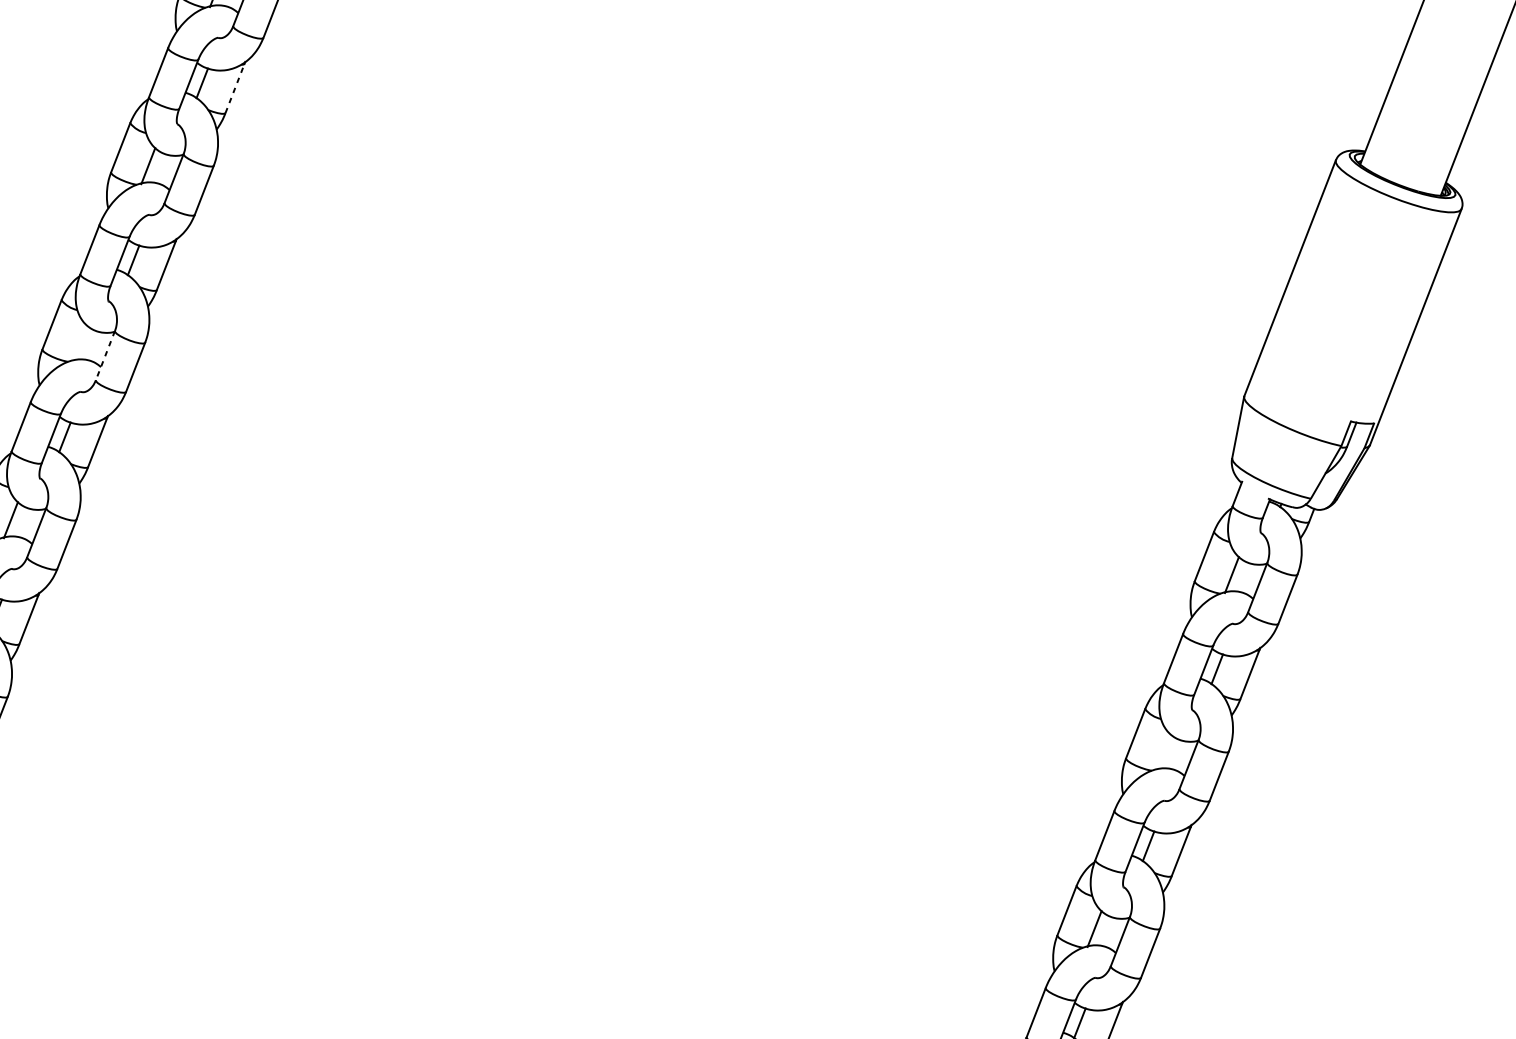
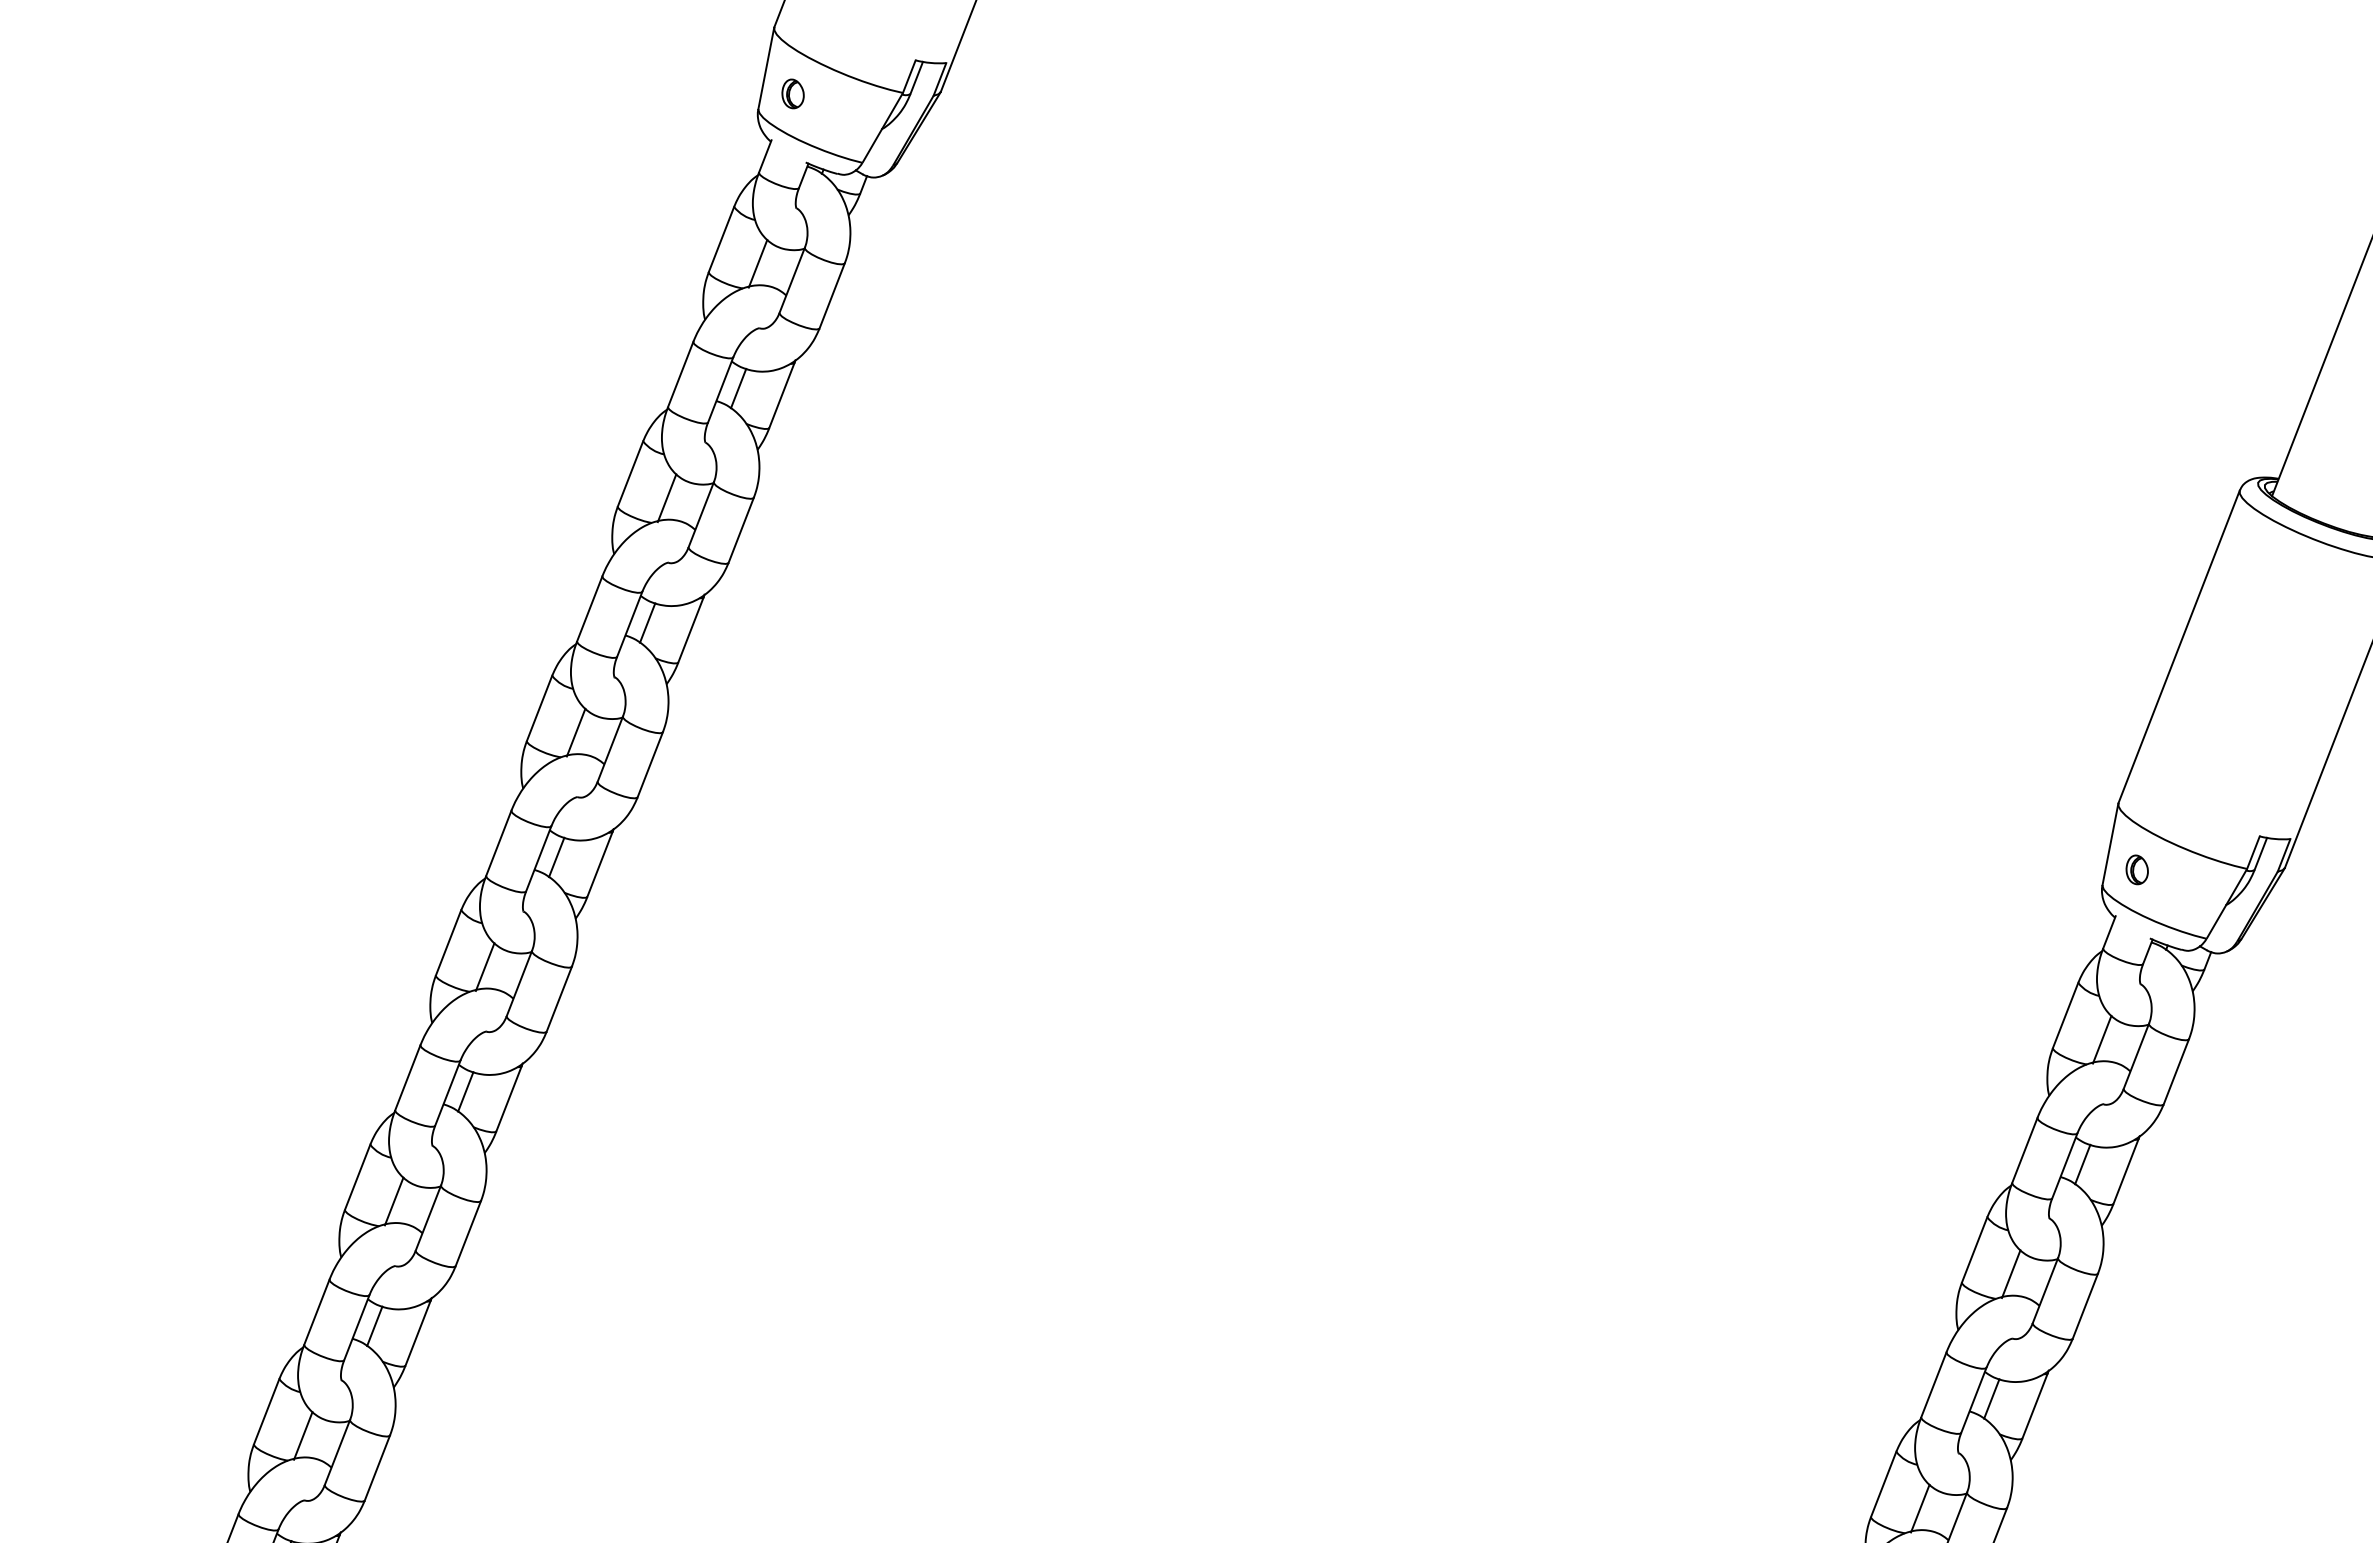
line: (234, 88) -> (781, 395), dashed -> solid
line: (79, 343) -> (575, 732), added
line: (105, 355) -> (610, 749), dashed -> solid
part: (1257, 446) -> (2136, 869), added
line: (1163, 752) -> (2011, 1274), added

